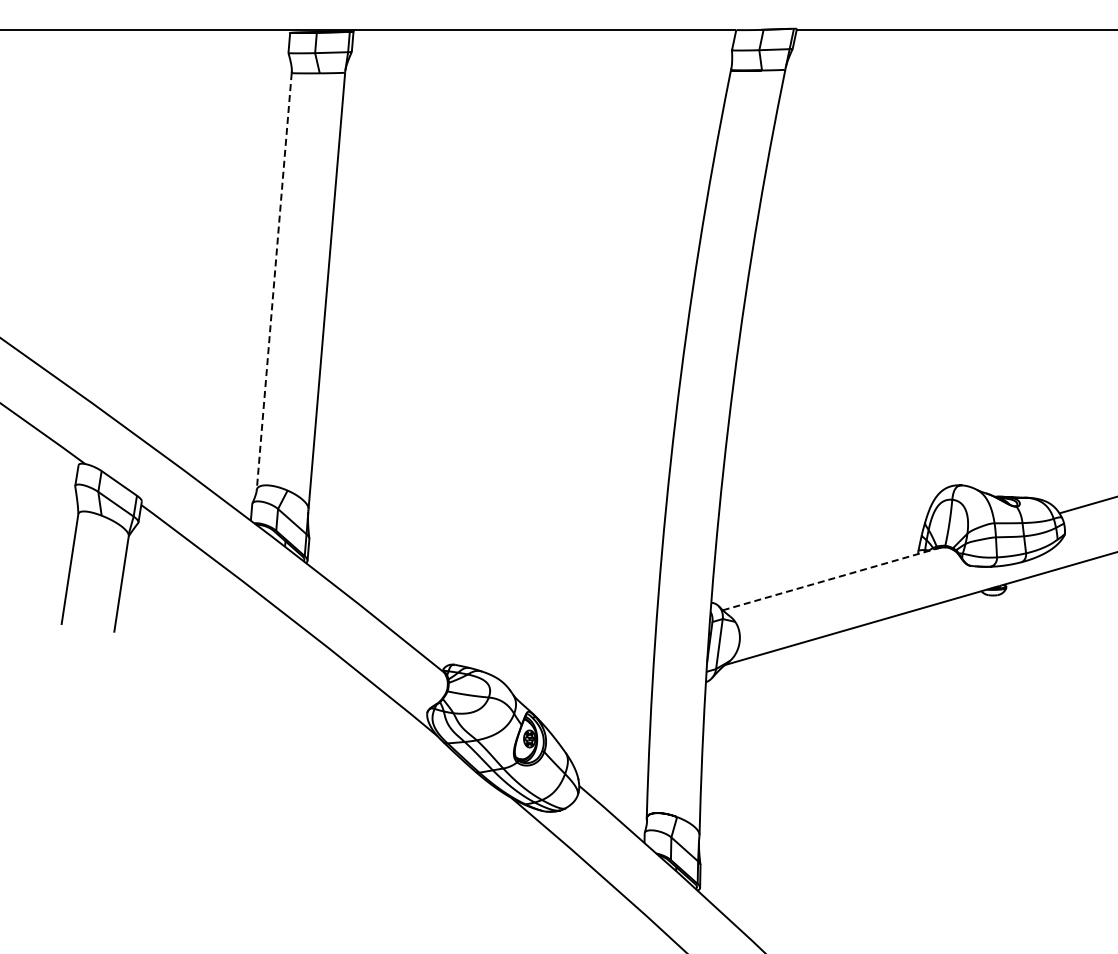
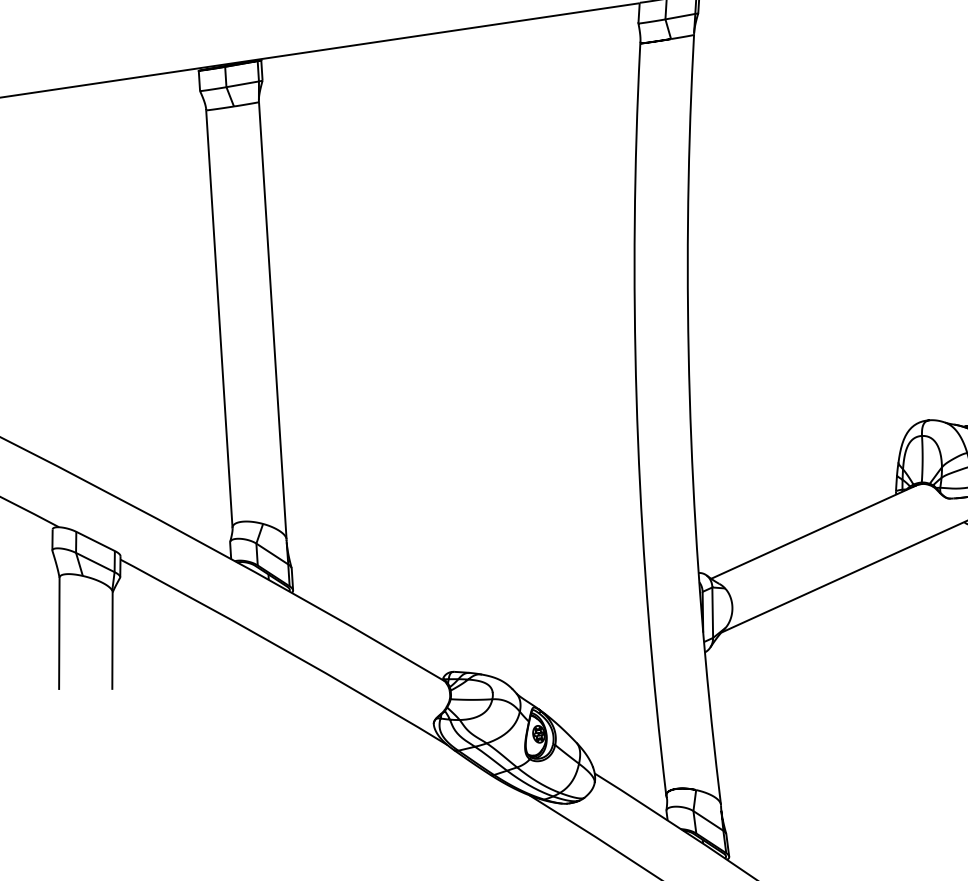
line: (274, 281) -> (219, 319), dashed -> solid
line: (831, 579) -> (814, 532), dashed -> solid

